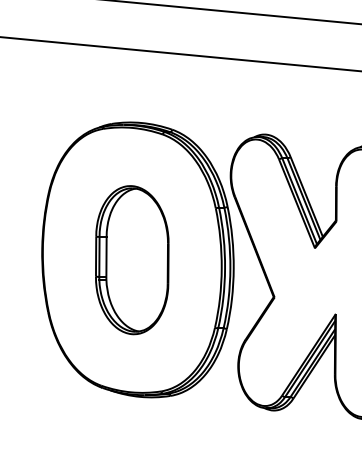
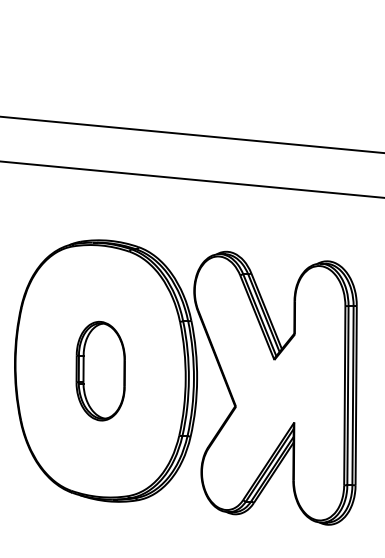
part: (132, 259) -> (100, 370), size x0.7

